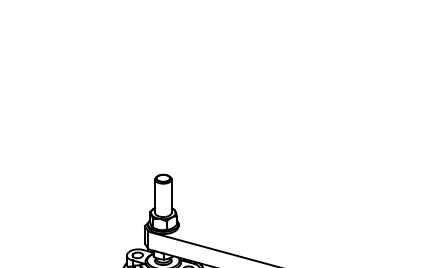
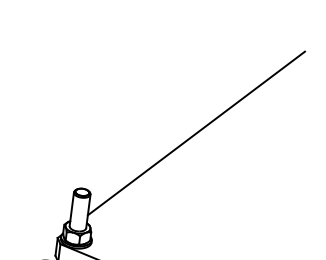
line: (267, 106) -> (196, 133), added

